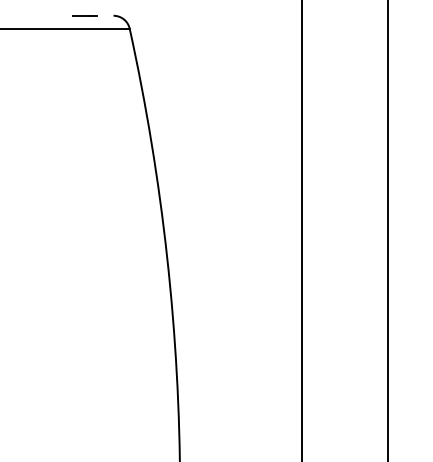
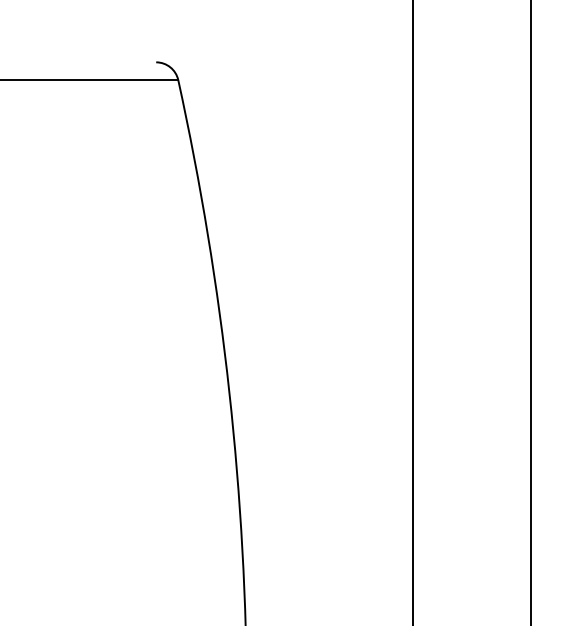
line: (84, 15) -> (116, 61), removed

